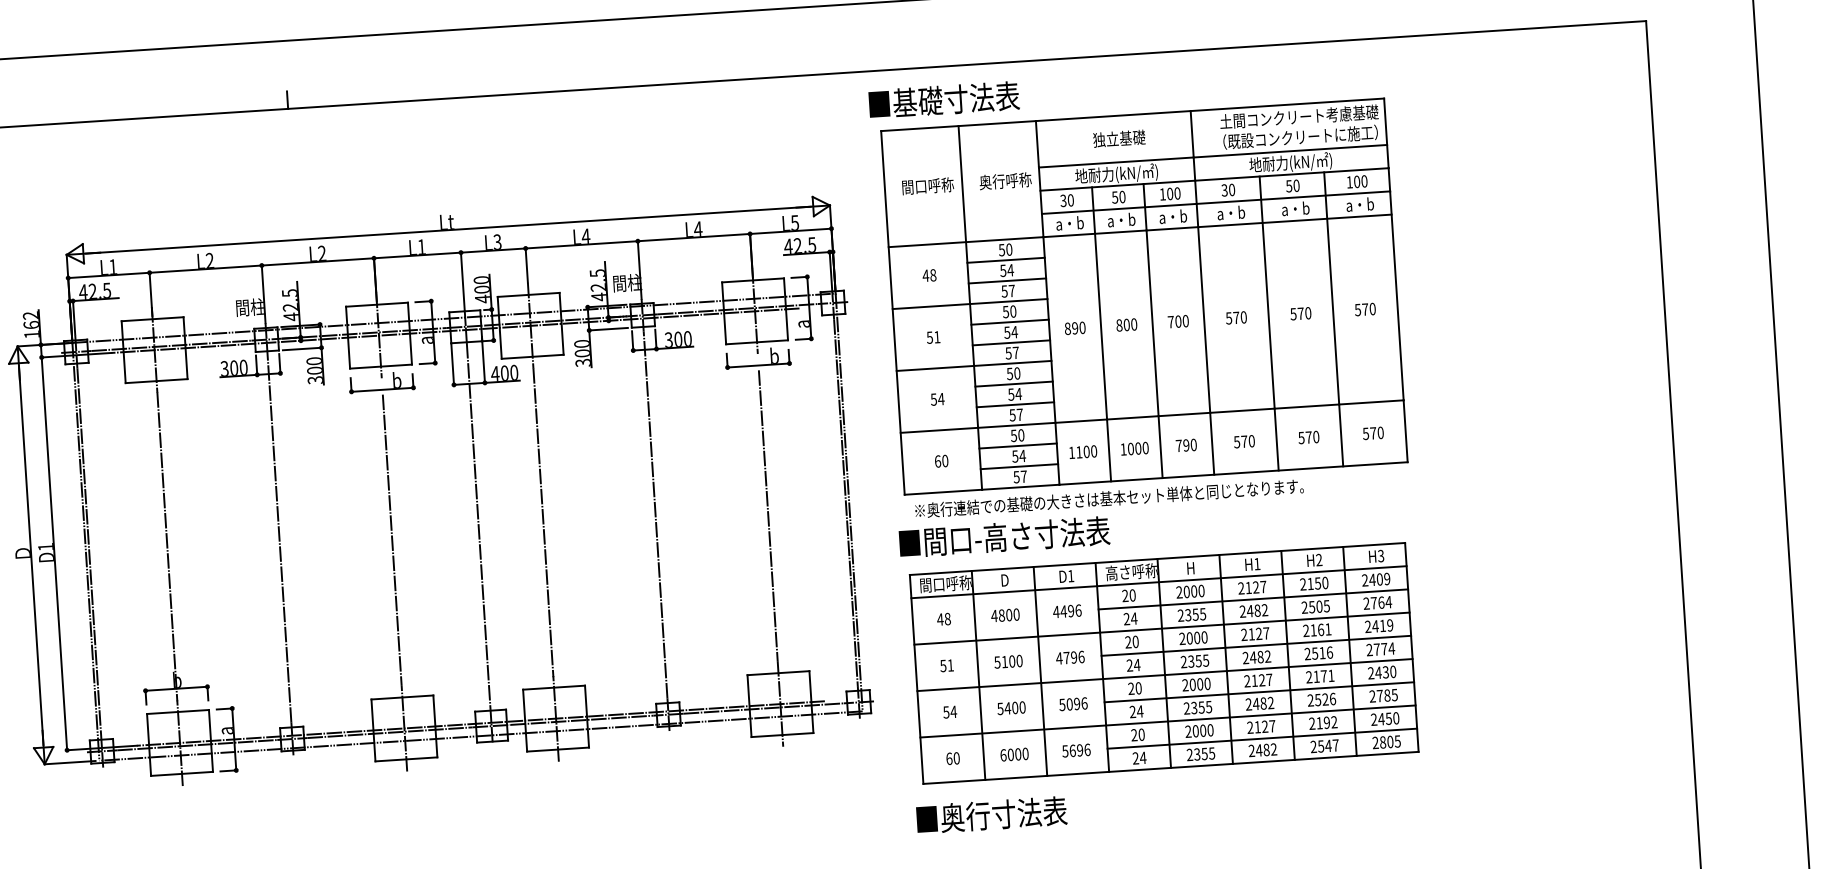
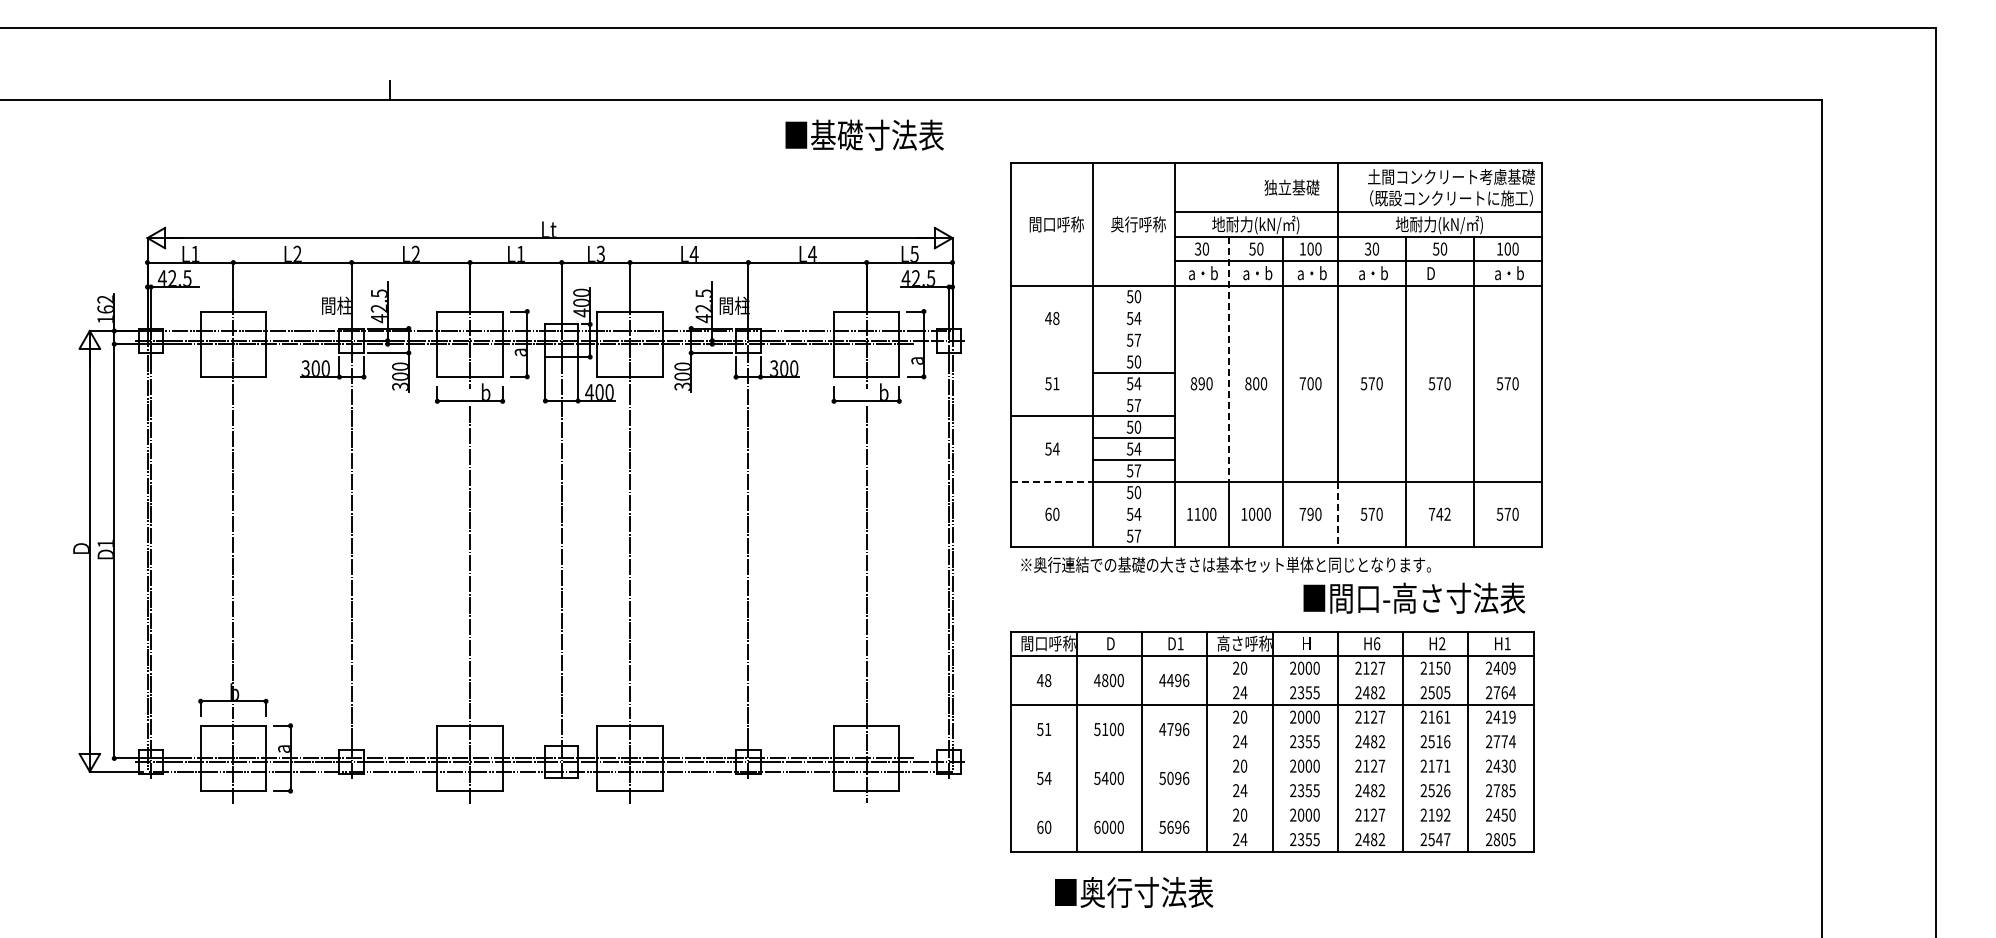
text: (944, 99) -> (864, 134), moved
text: (1118, 138) -> (1291, 187), moved
text: (1295, 209) -> (1441, 273), a・b -> D
line: (1005, 260) -> (1133, 307), removed
line: (1007, 281) -> (1133, 329), removed
line: (1100, 303) -> (1229, 359), solid -> dashed
line: (969, 304) -> (1092, 351), removed
line: (1011, 342) -> (1133, 394), removed
line: (939, 430) -> (1052, 481), solid -> dashed
text: (1308, 436) -> (1439, 513), 570 -> 742
line: (1211, 443) -> (1337, 514), solid -> dashed
line: (1017, 446) -> (1133, 503), removed
line: (1019, 466) -> (1133, 525), removed
text: (1004, 536) -> (1414, 597), moved
text: (1381, 555) -> (1507, 643), H3 -> H1
text: (1257, 563) -> (1377, 643), H1 -> H6
line: (1253, 599) -> (1370, 680), removed
line: (1256, 645) -> (1370, 729), removed
line: (1165, 675) -> (1272, 754), removed
line: (1259, 692) -> (1370, 778), removed
line: (1168, 721) -> (1272, 803), removed
line: (1262, 738) -> (1370, 827), removed
text: (992, 815) -> (1134, 892), moved

